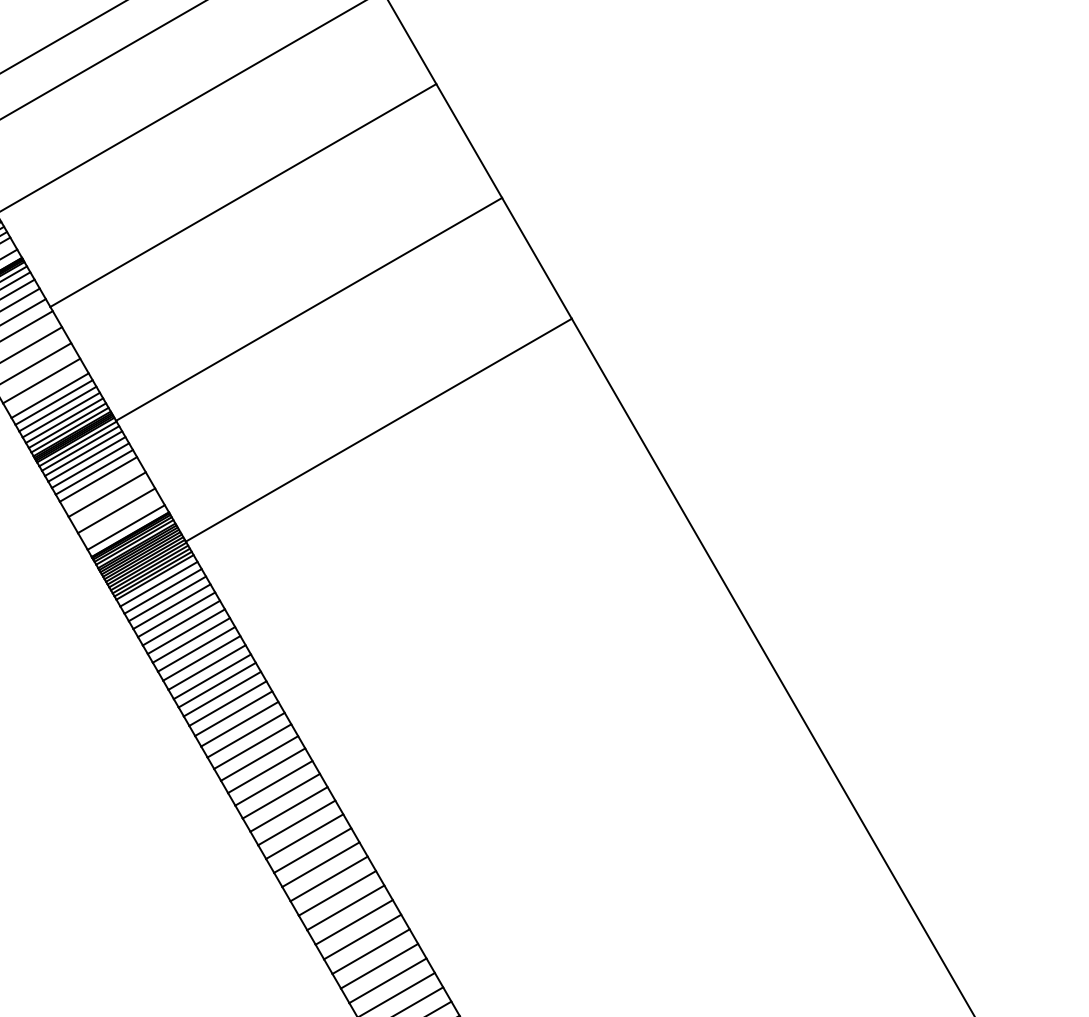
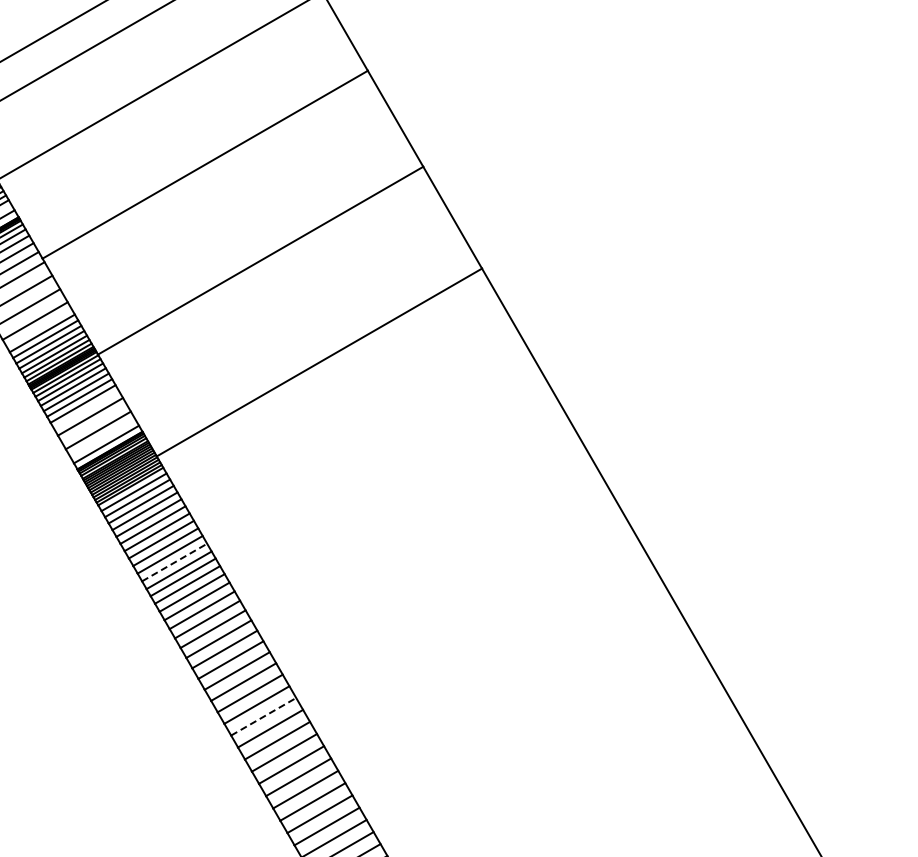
line: (206, 667) -> (174, 562), solid -> dashed
line: (312, 850) -> (263, 716), solid -> dashed

